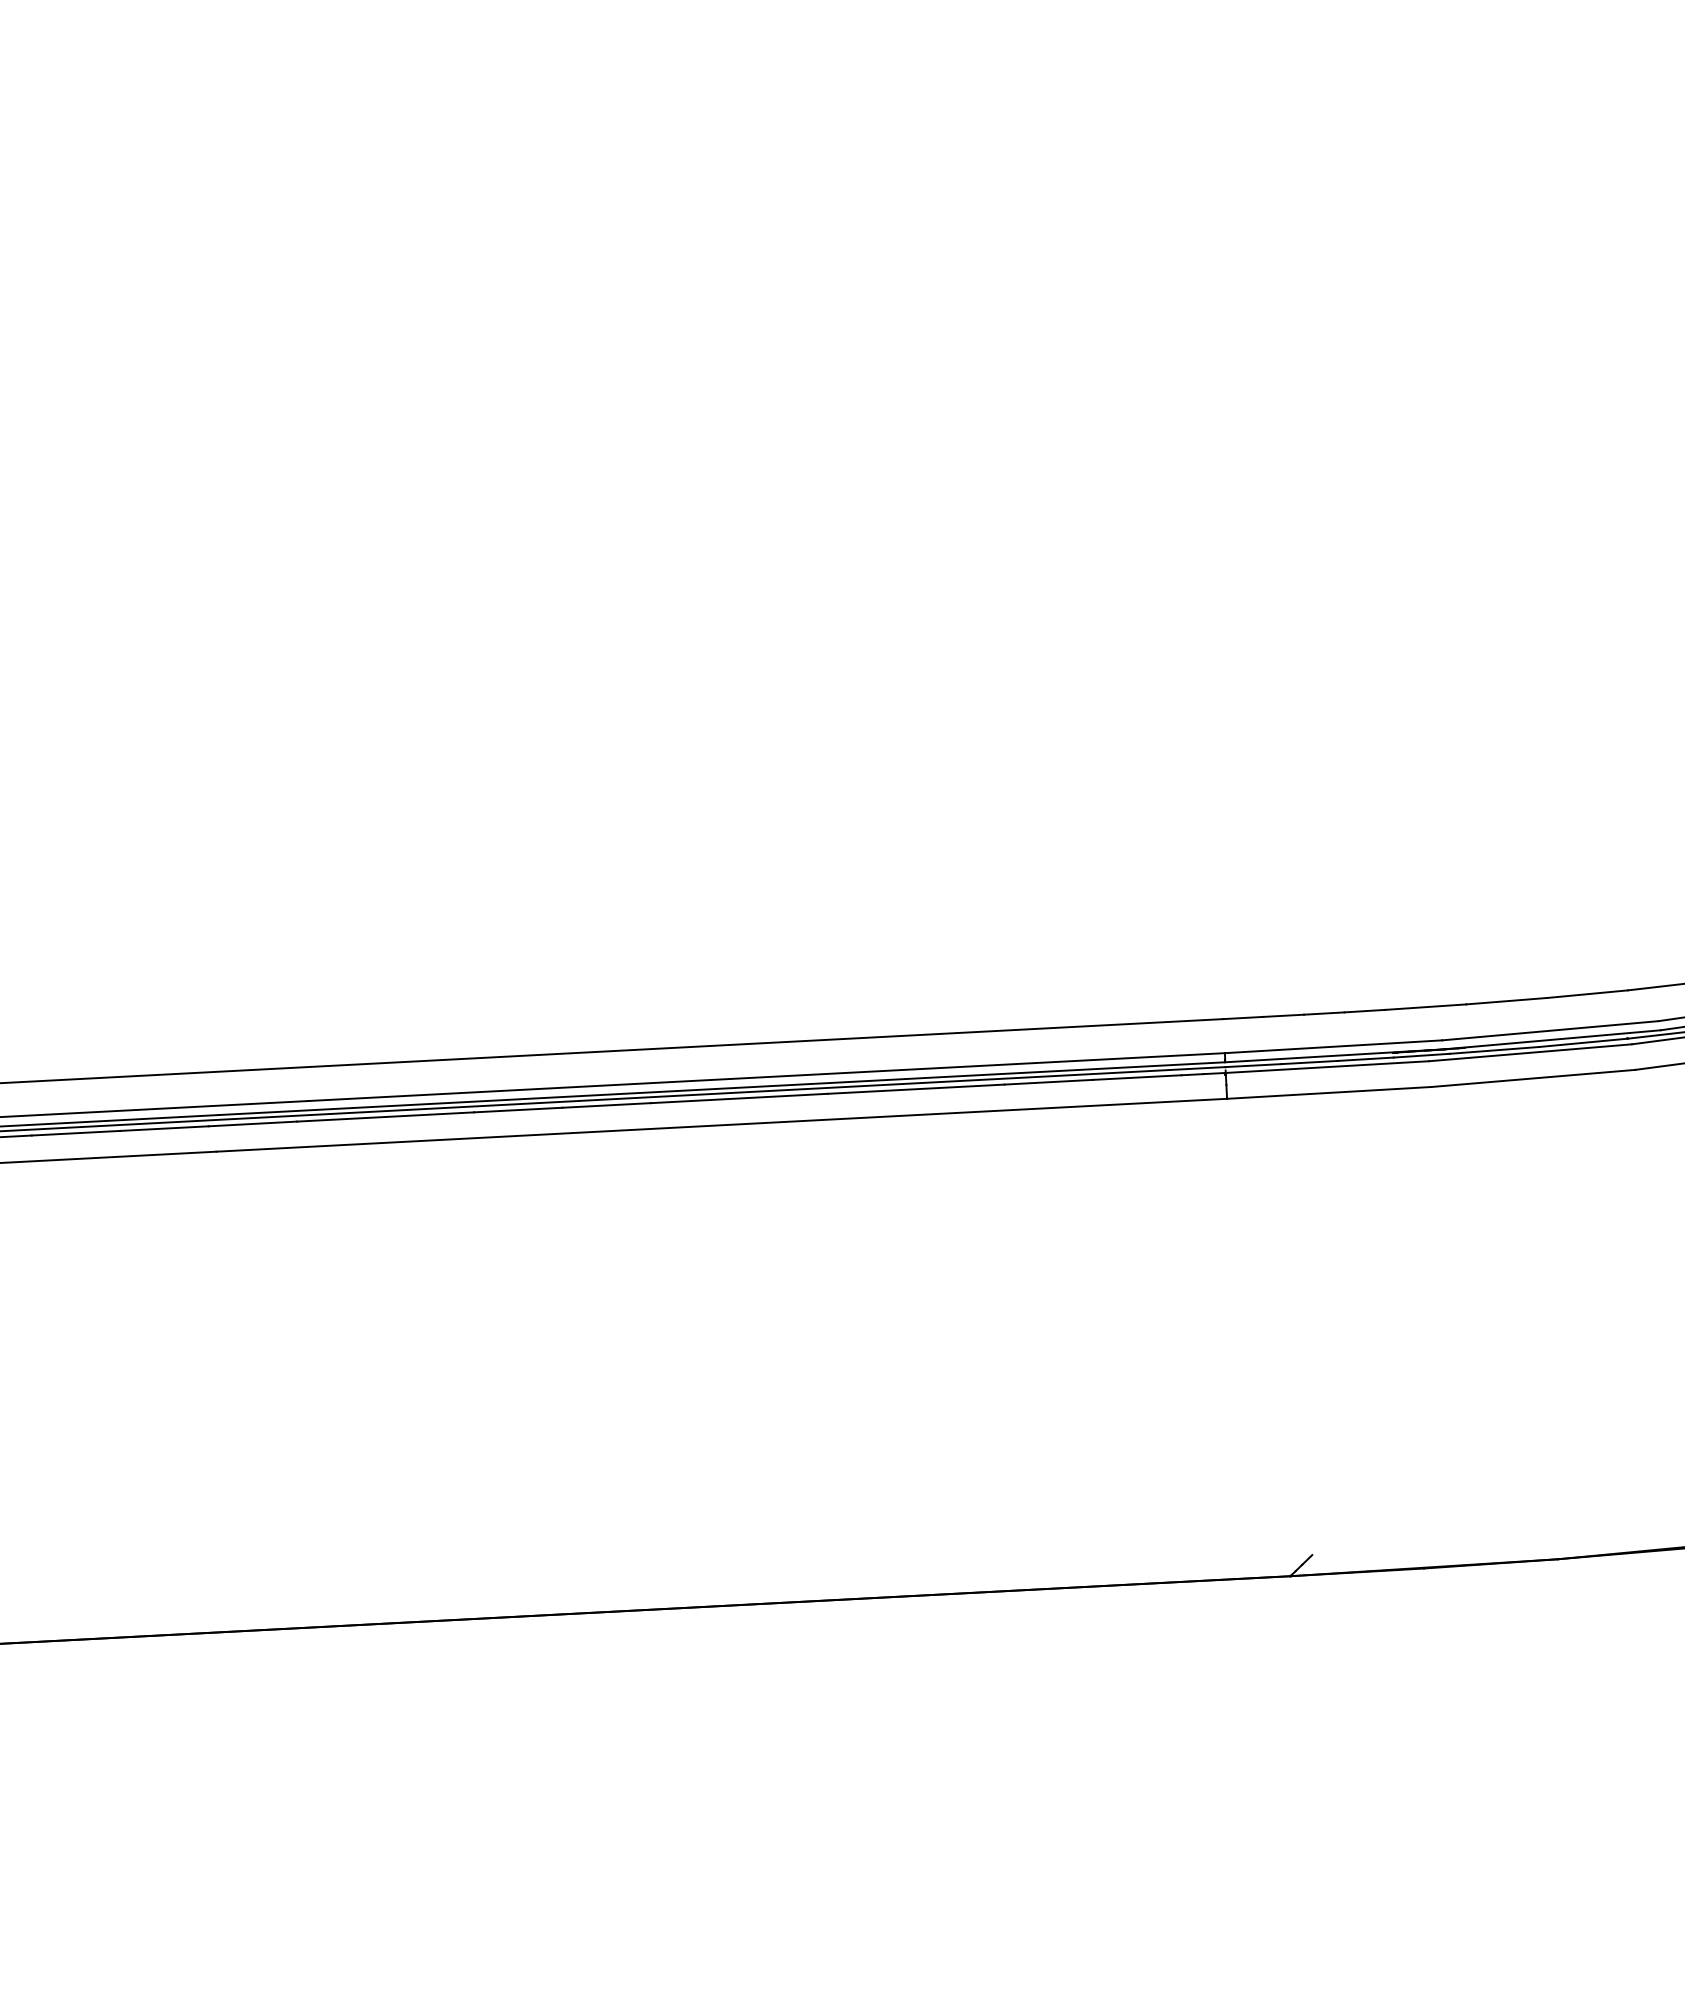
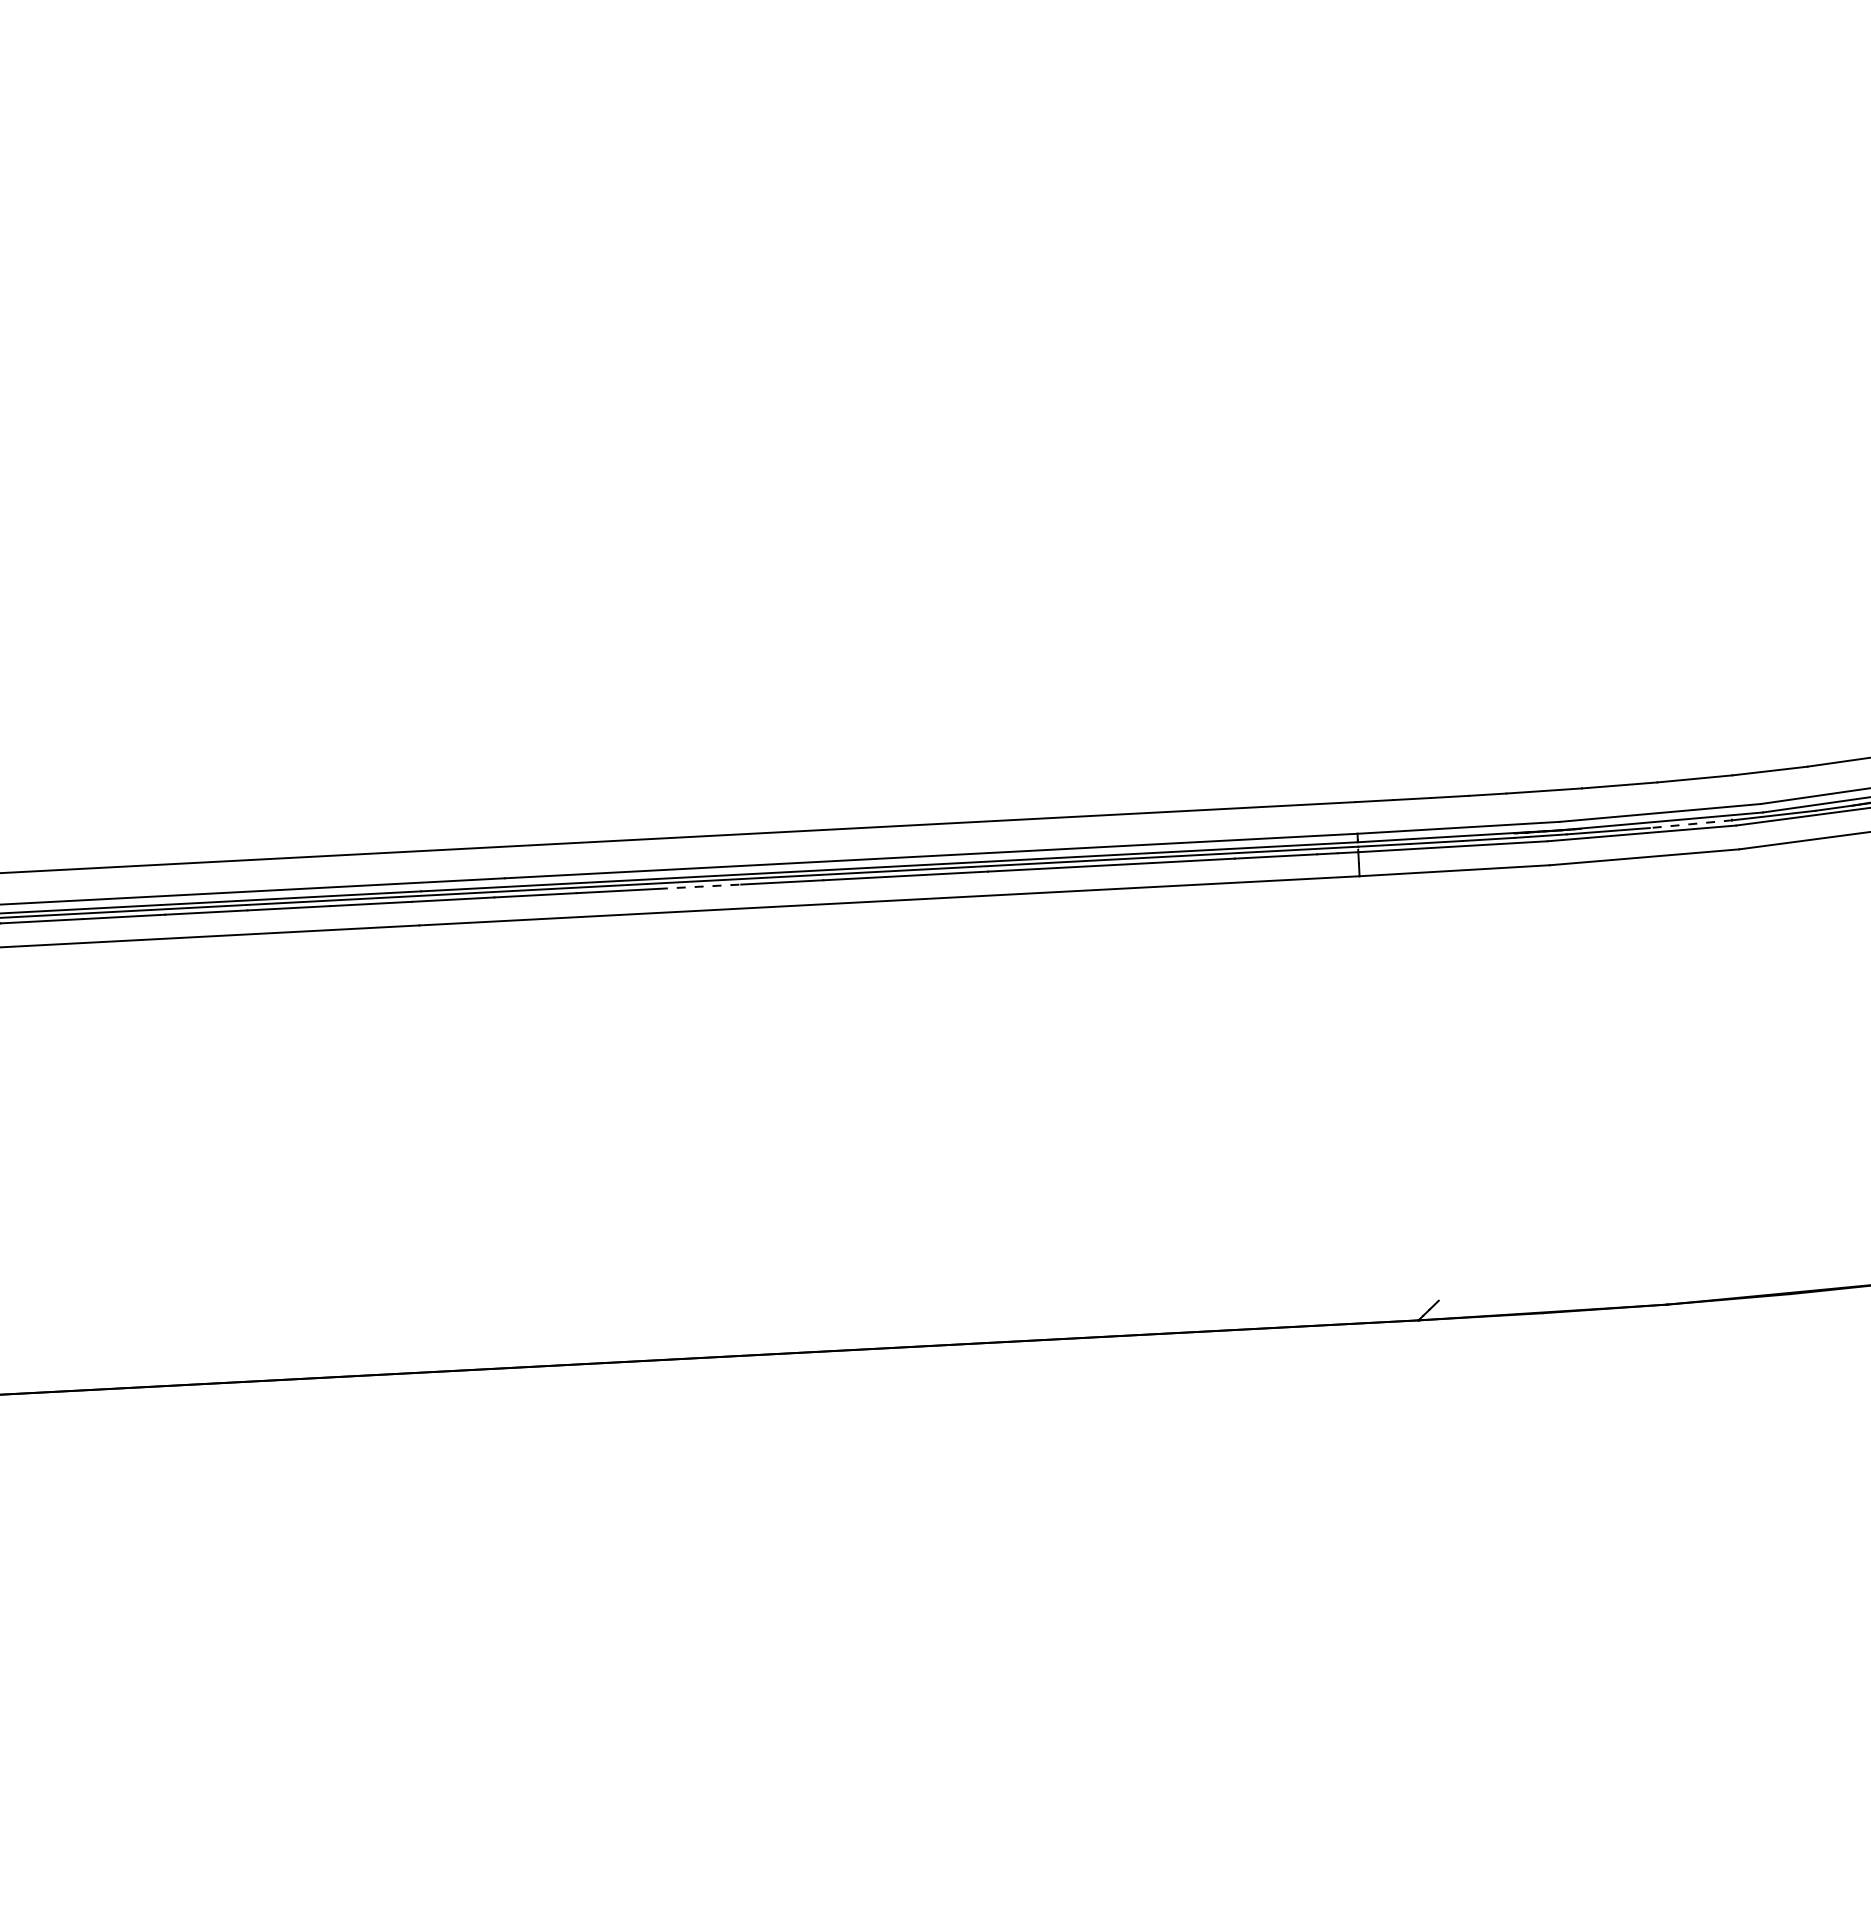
line: (1583, 1043) -> (1691, 824), solid -> dashed
line: (518, 1109) -> (700, 886), solid -> dashed

